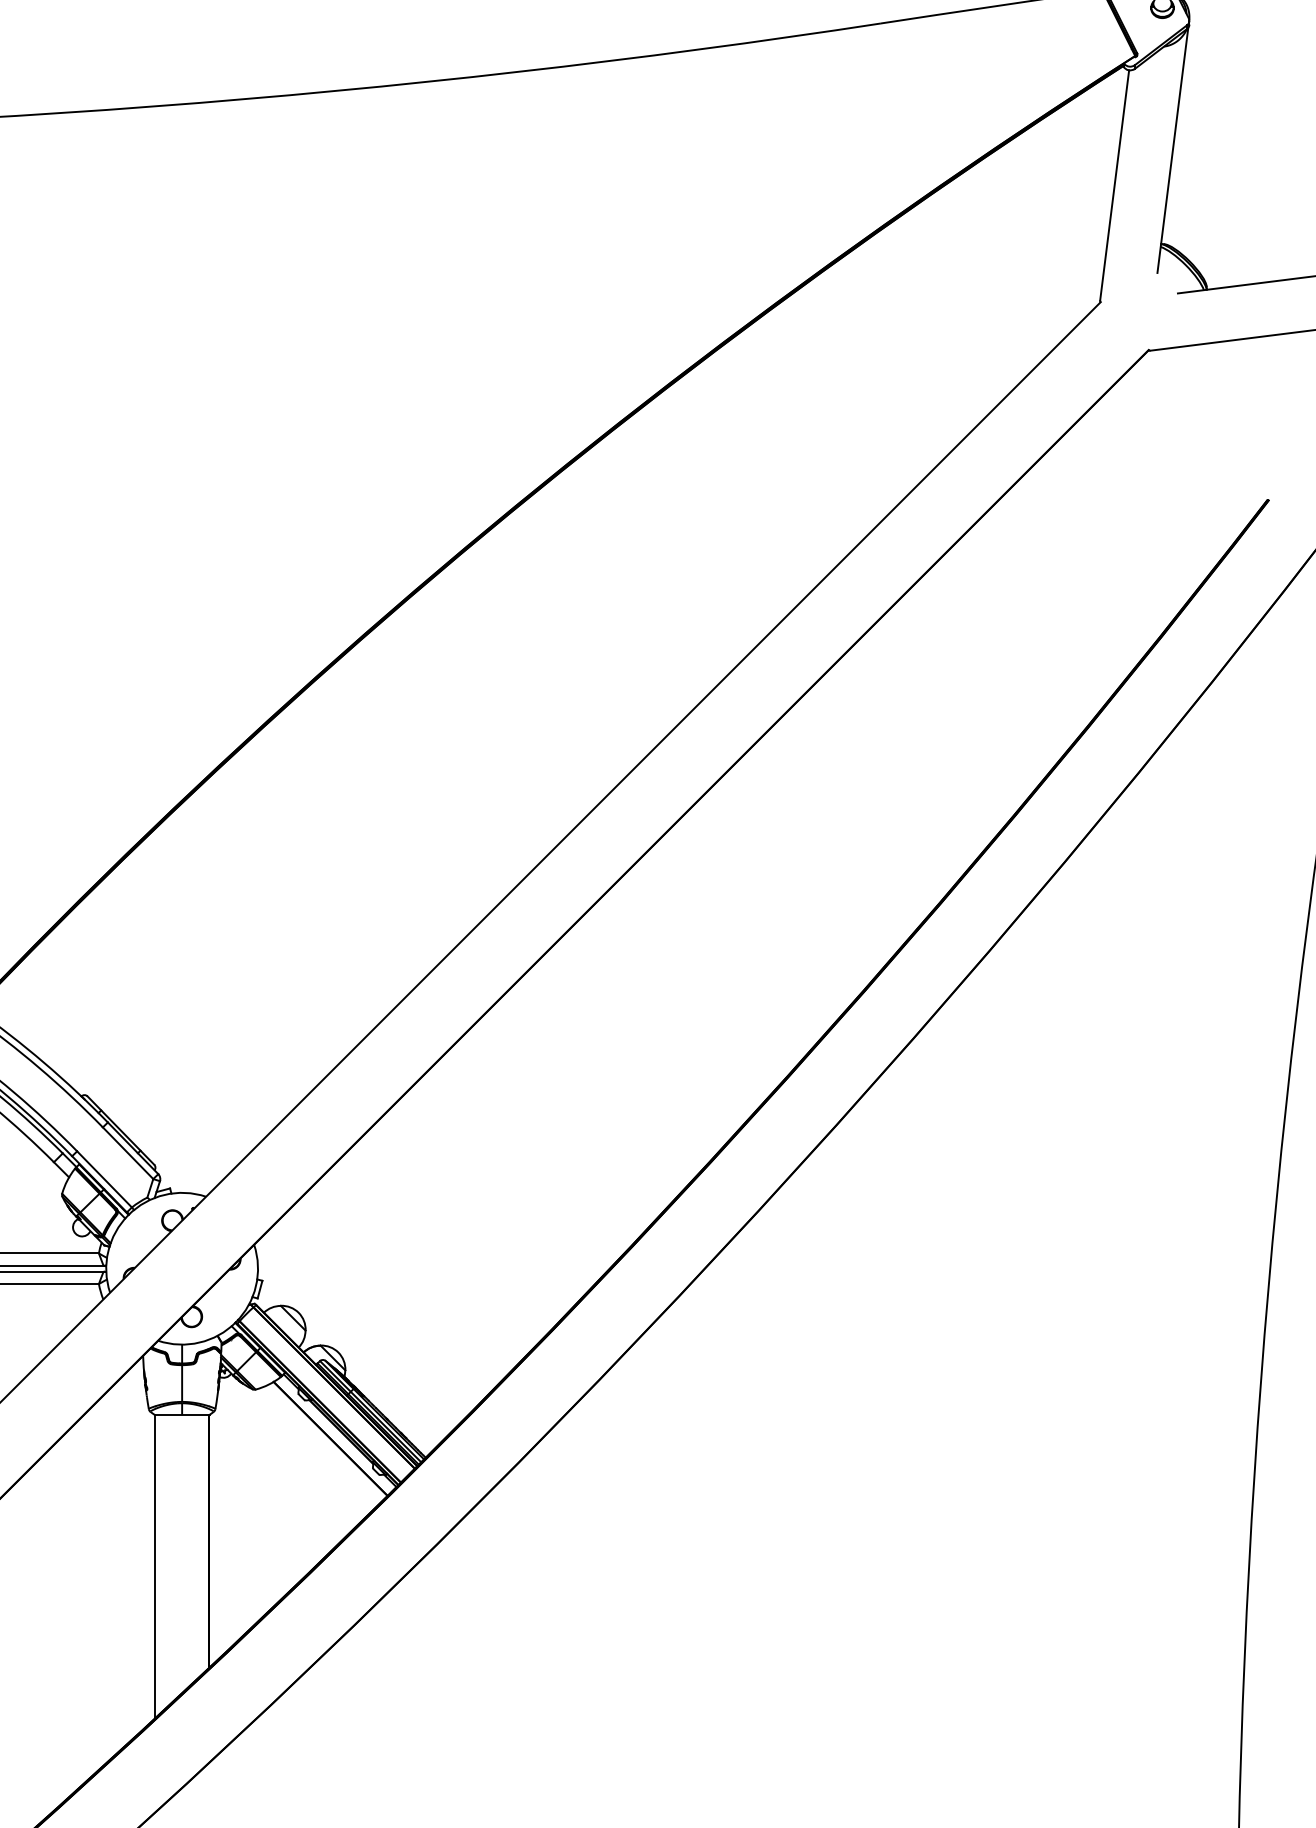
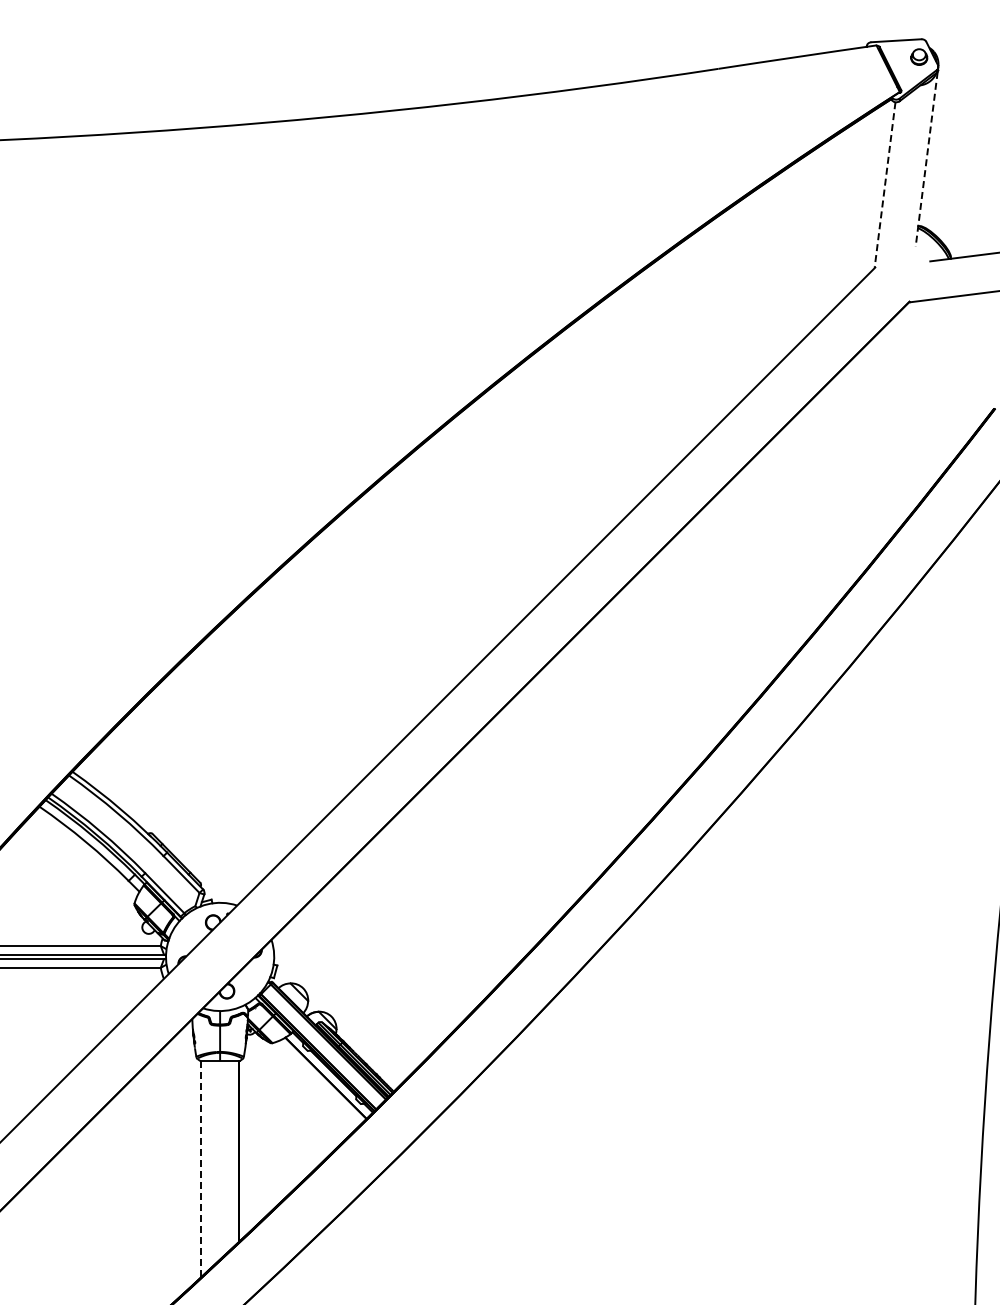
line: (1172, 150) -> (926, 159), solid -> dashed
line: (1115, 185) -> (885, 184), solid -> dashed
line: (156, 1565) -> (201, 1168), solid -> dashed

